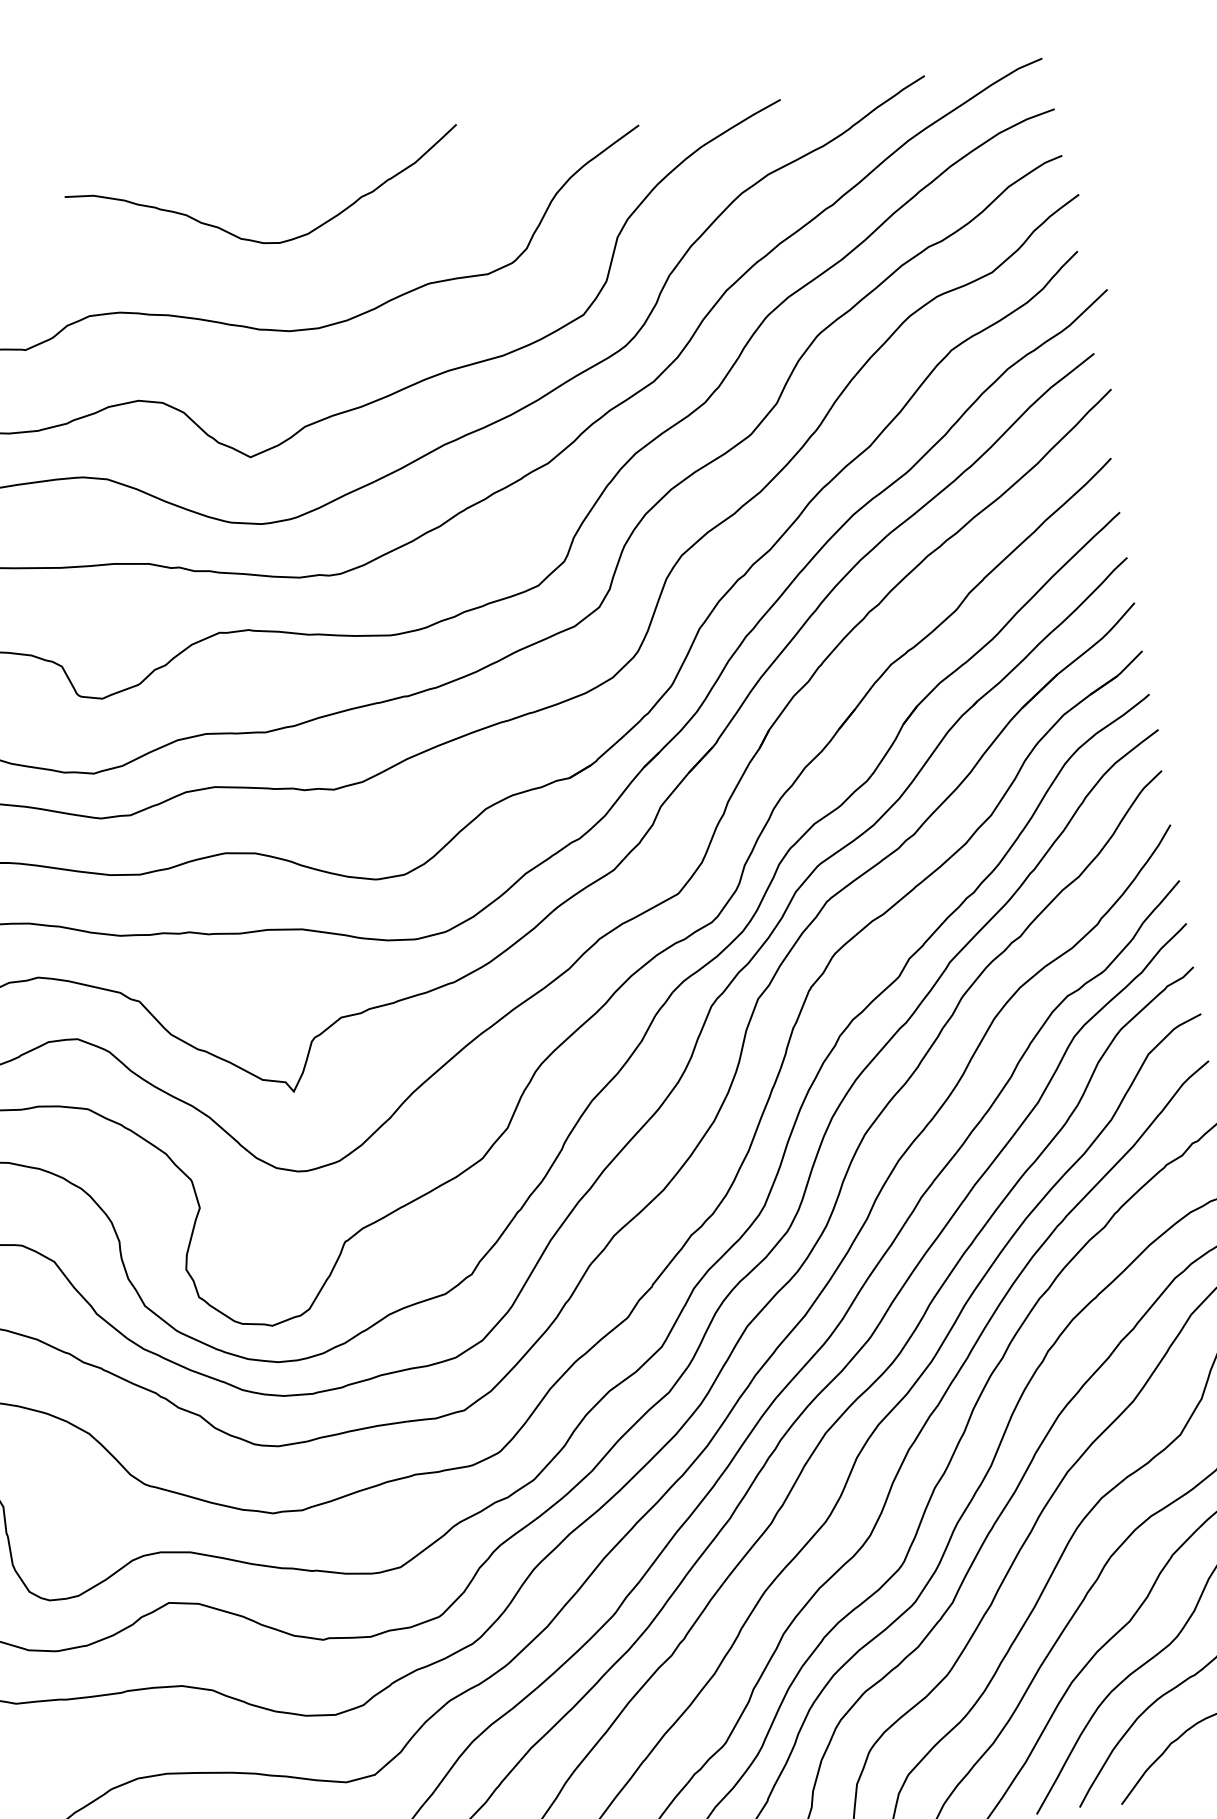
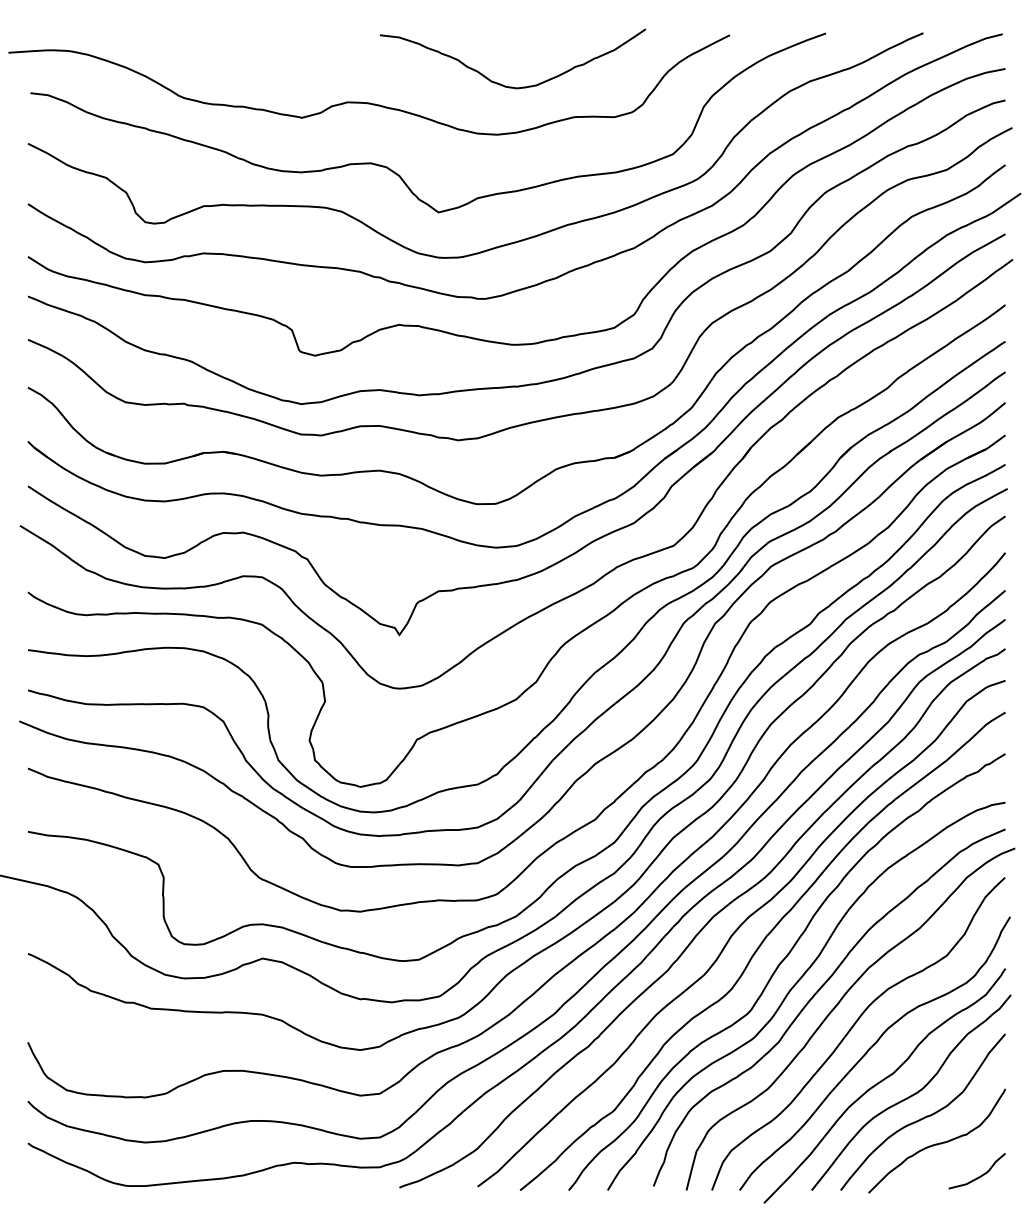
curve: (259, 240) -> (503, 84), moved

